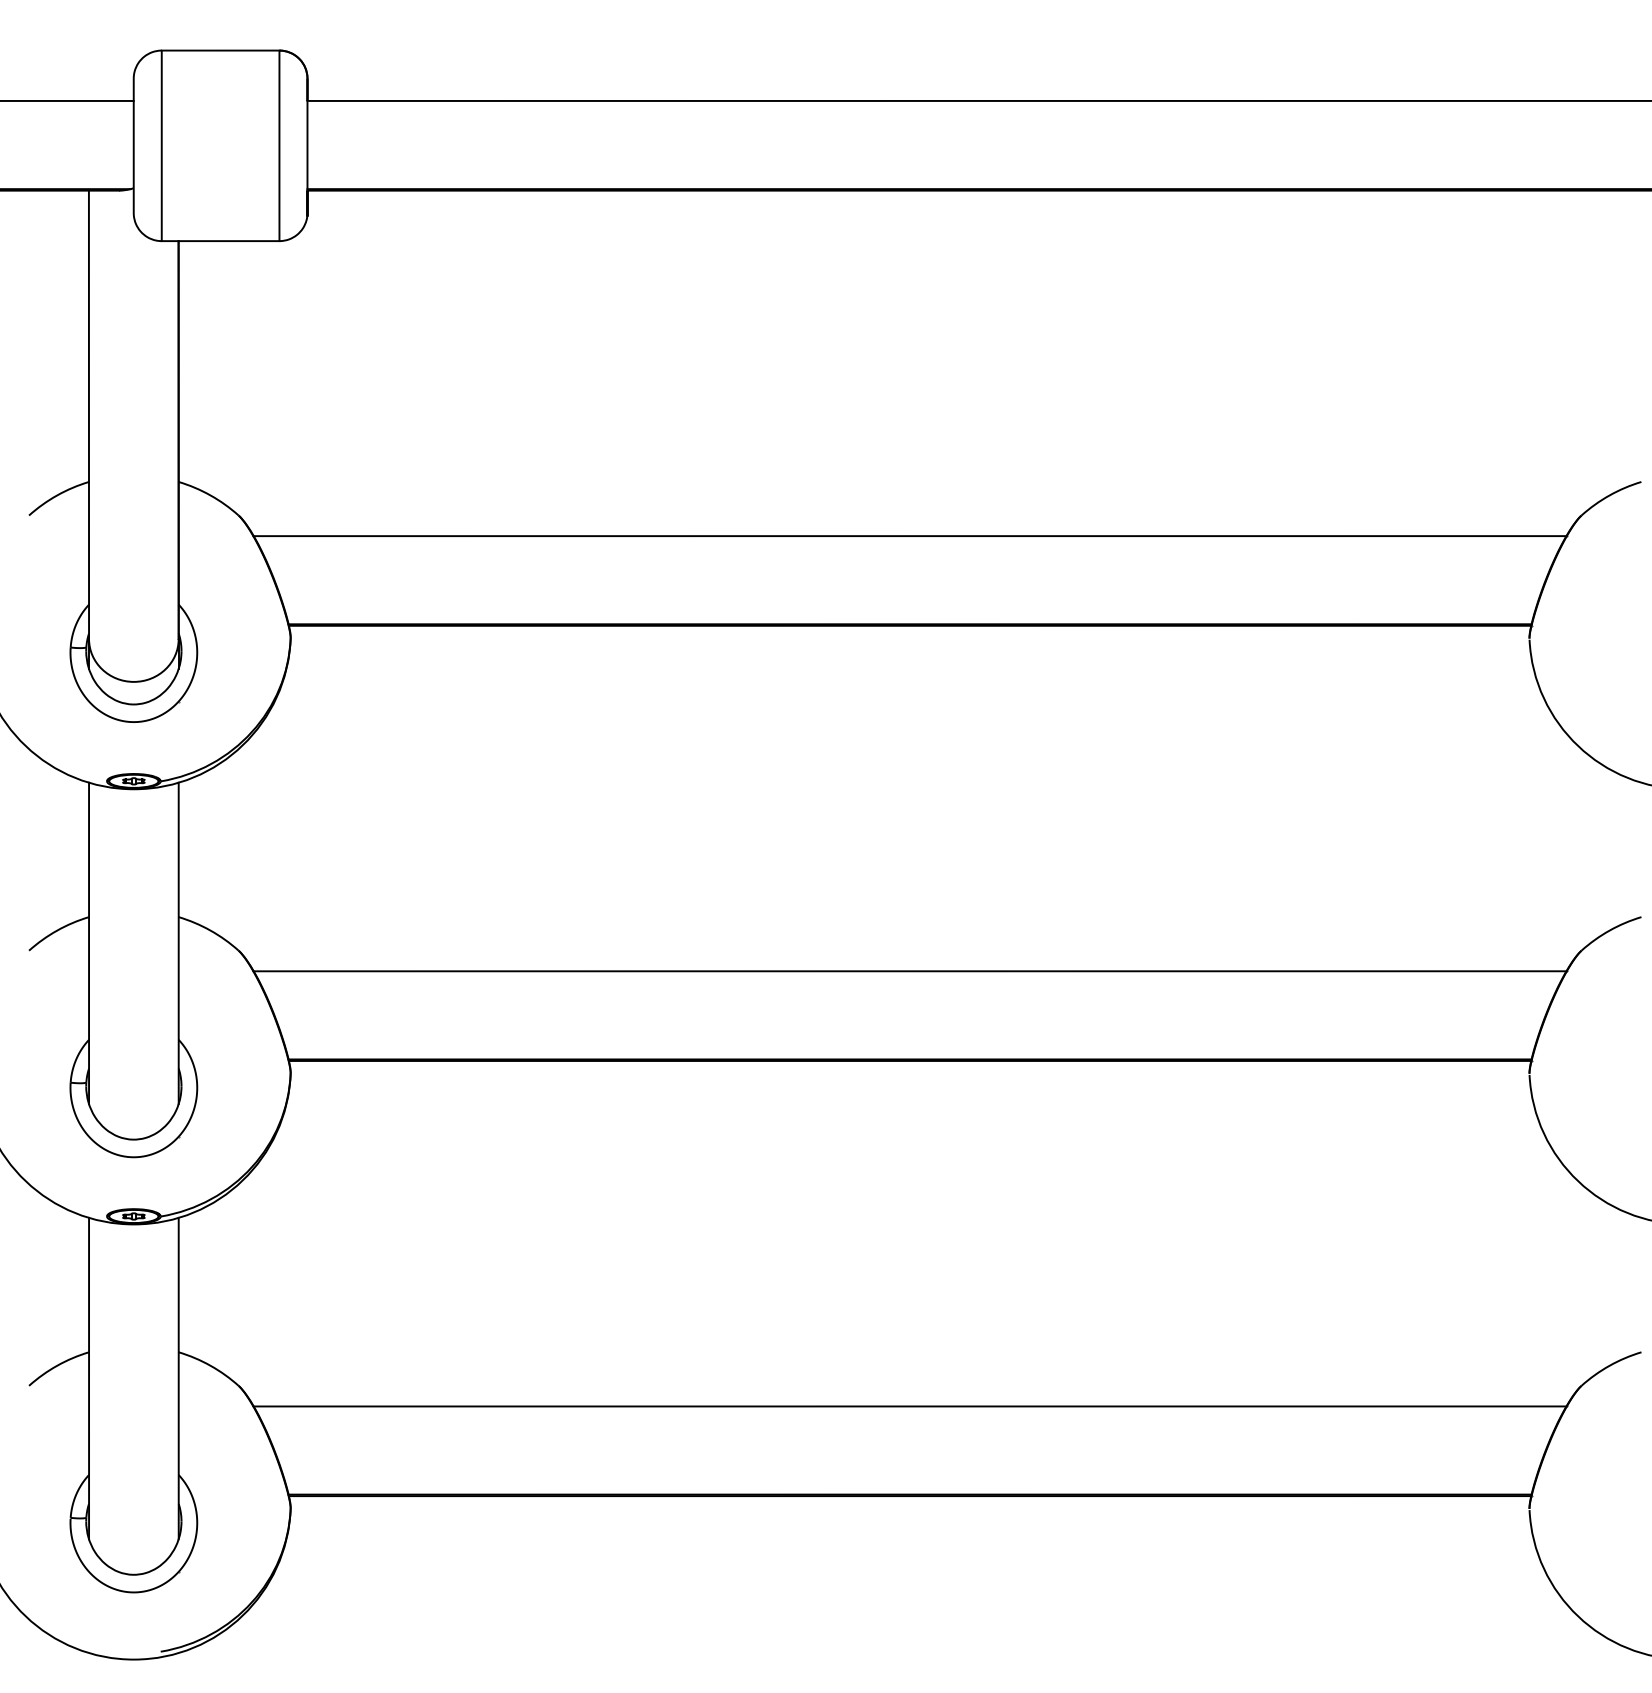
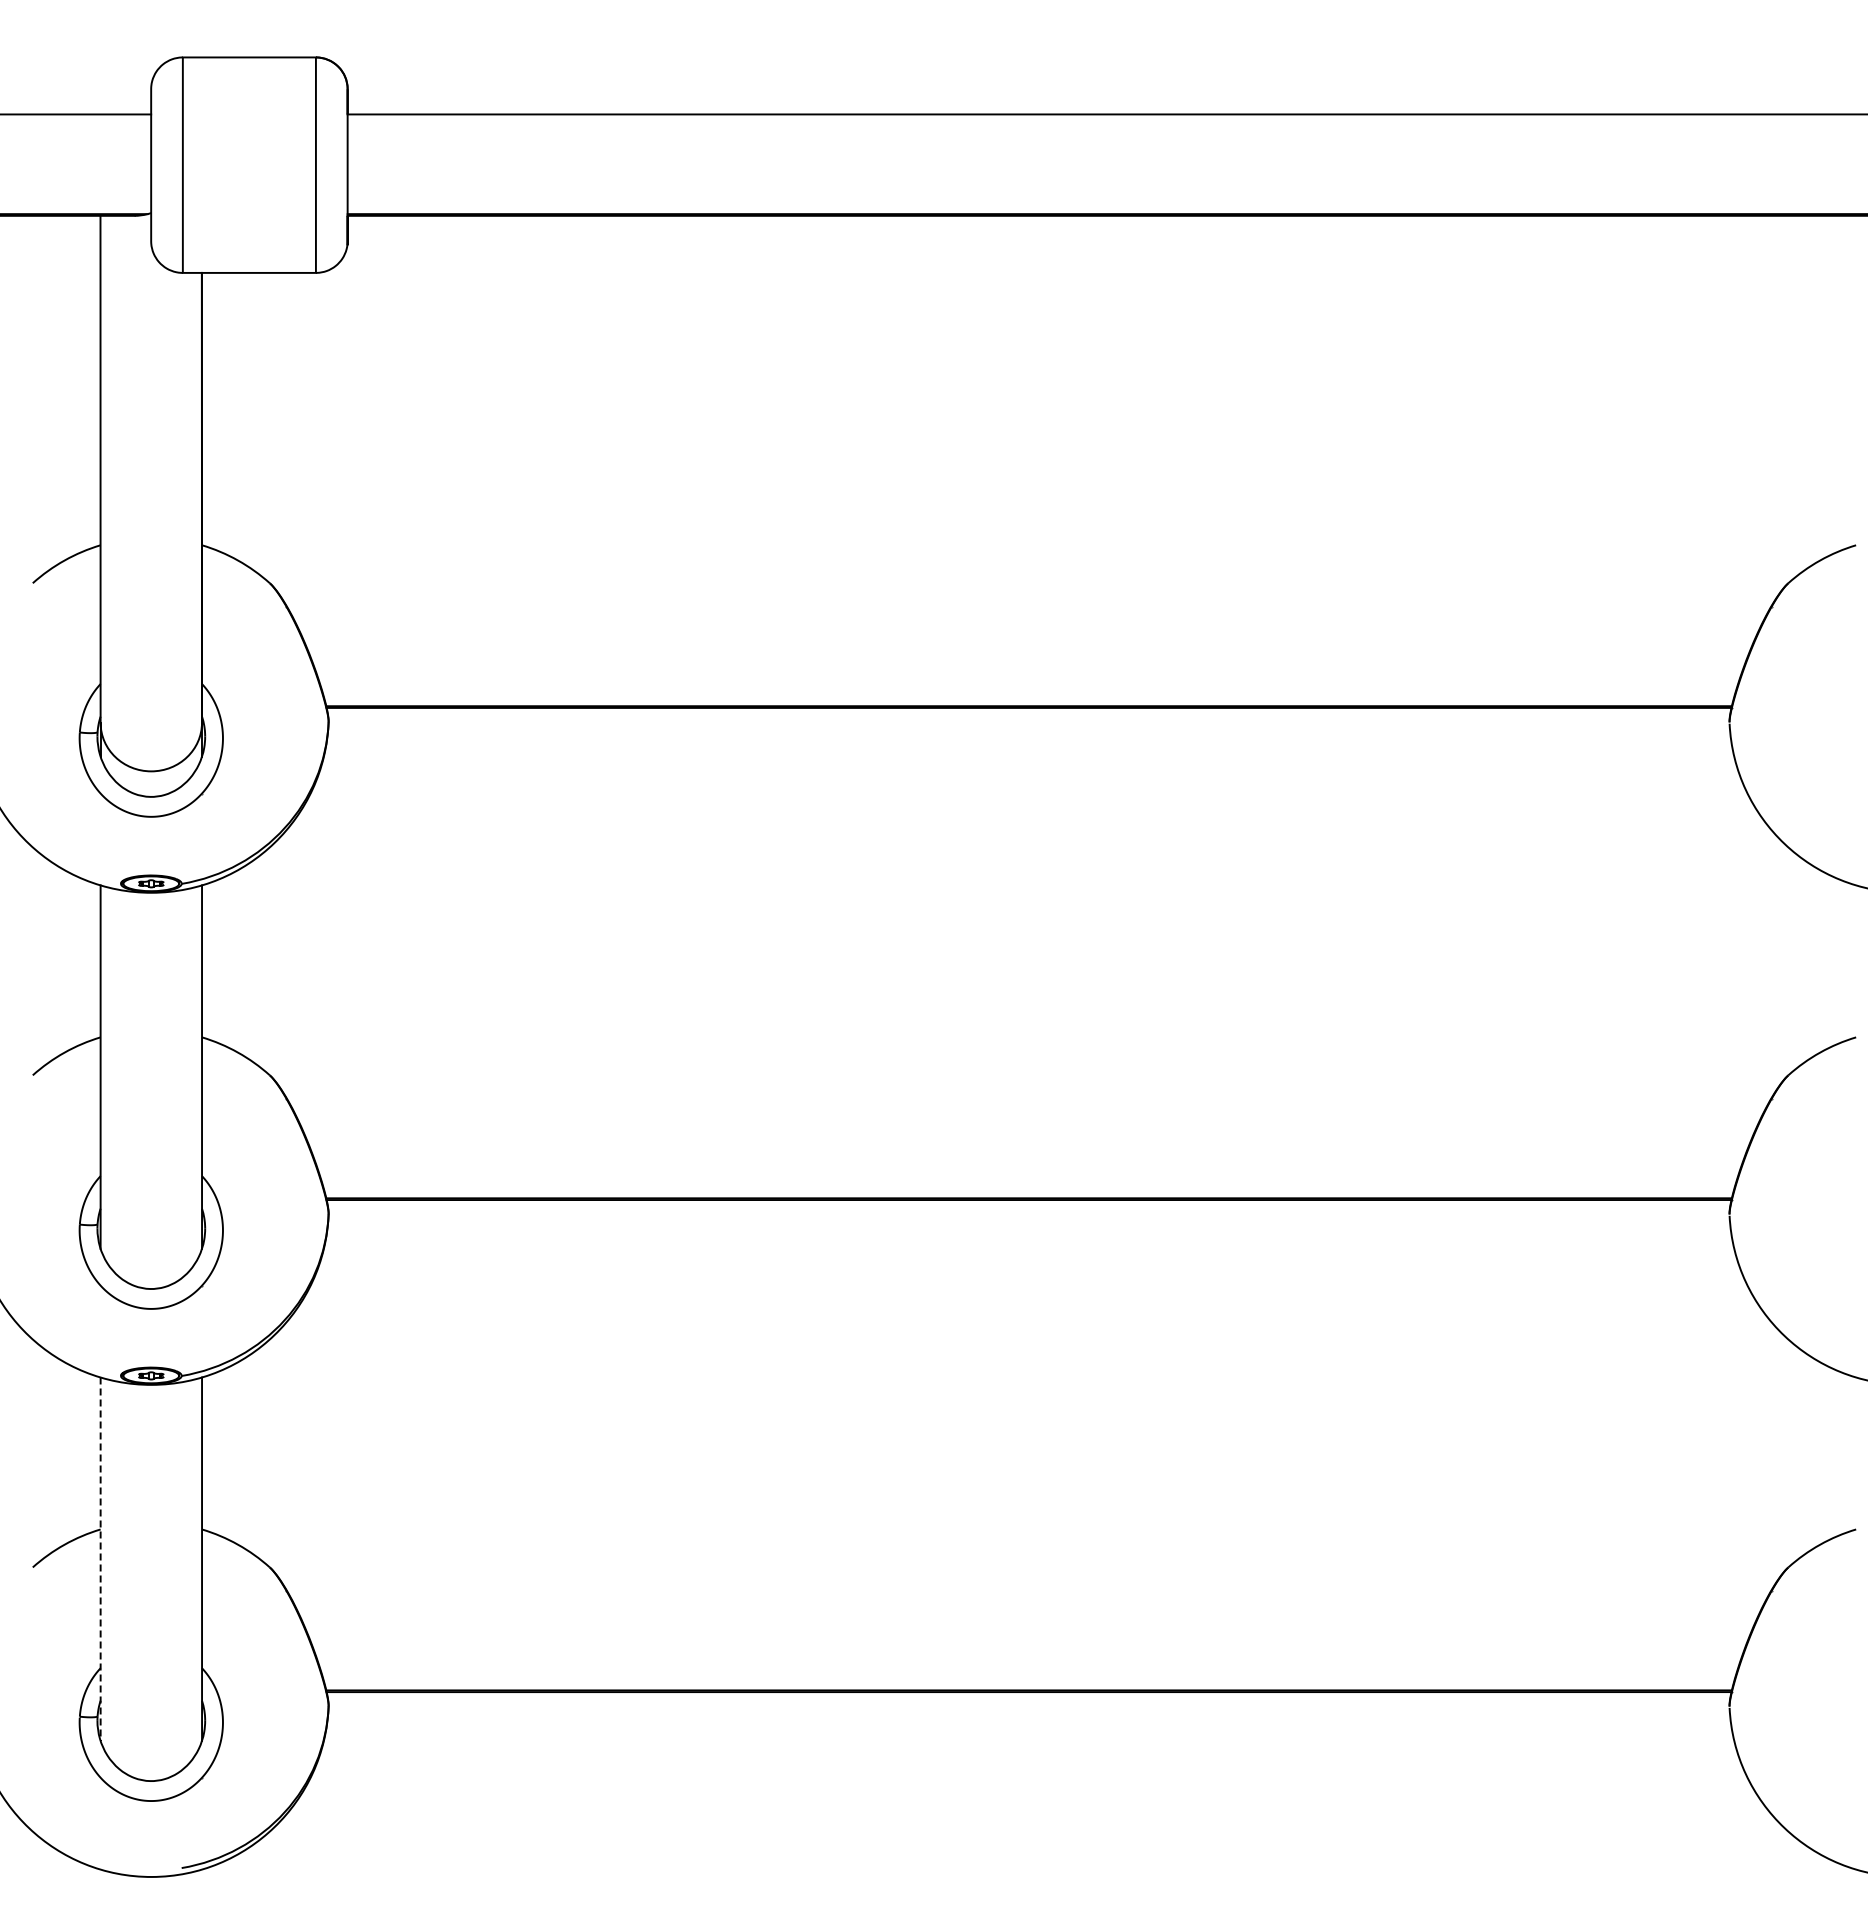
line: (909, 536) -> (1028, 606), removed
line: (909, 971) -> (1028, 1098), removed
line: (88, 1378) -> (100, 1559), solid -> dashed
line: (909, 1406) -> (1028, 1590), removed

